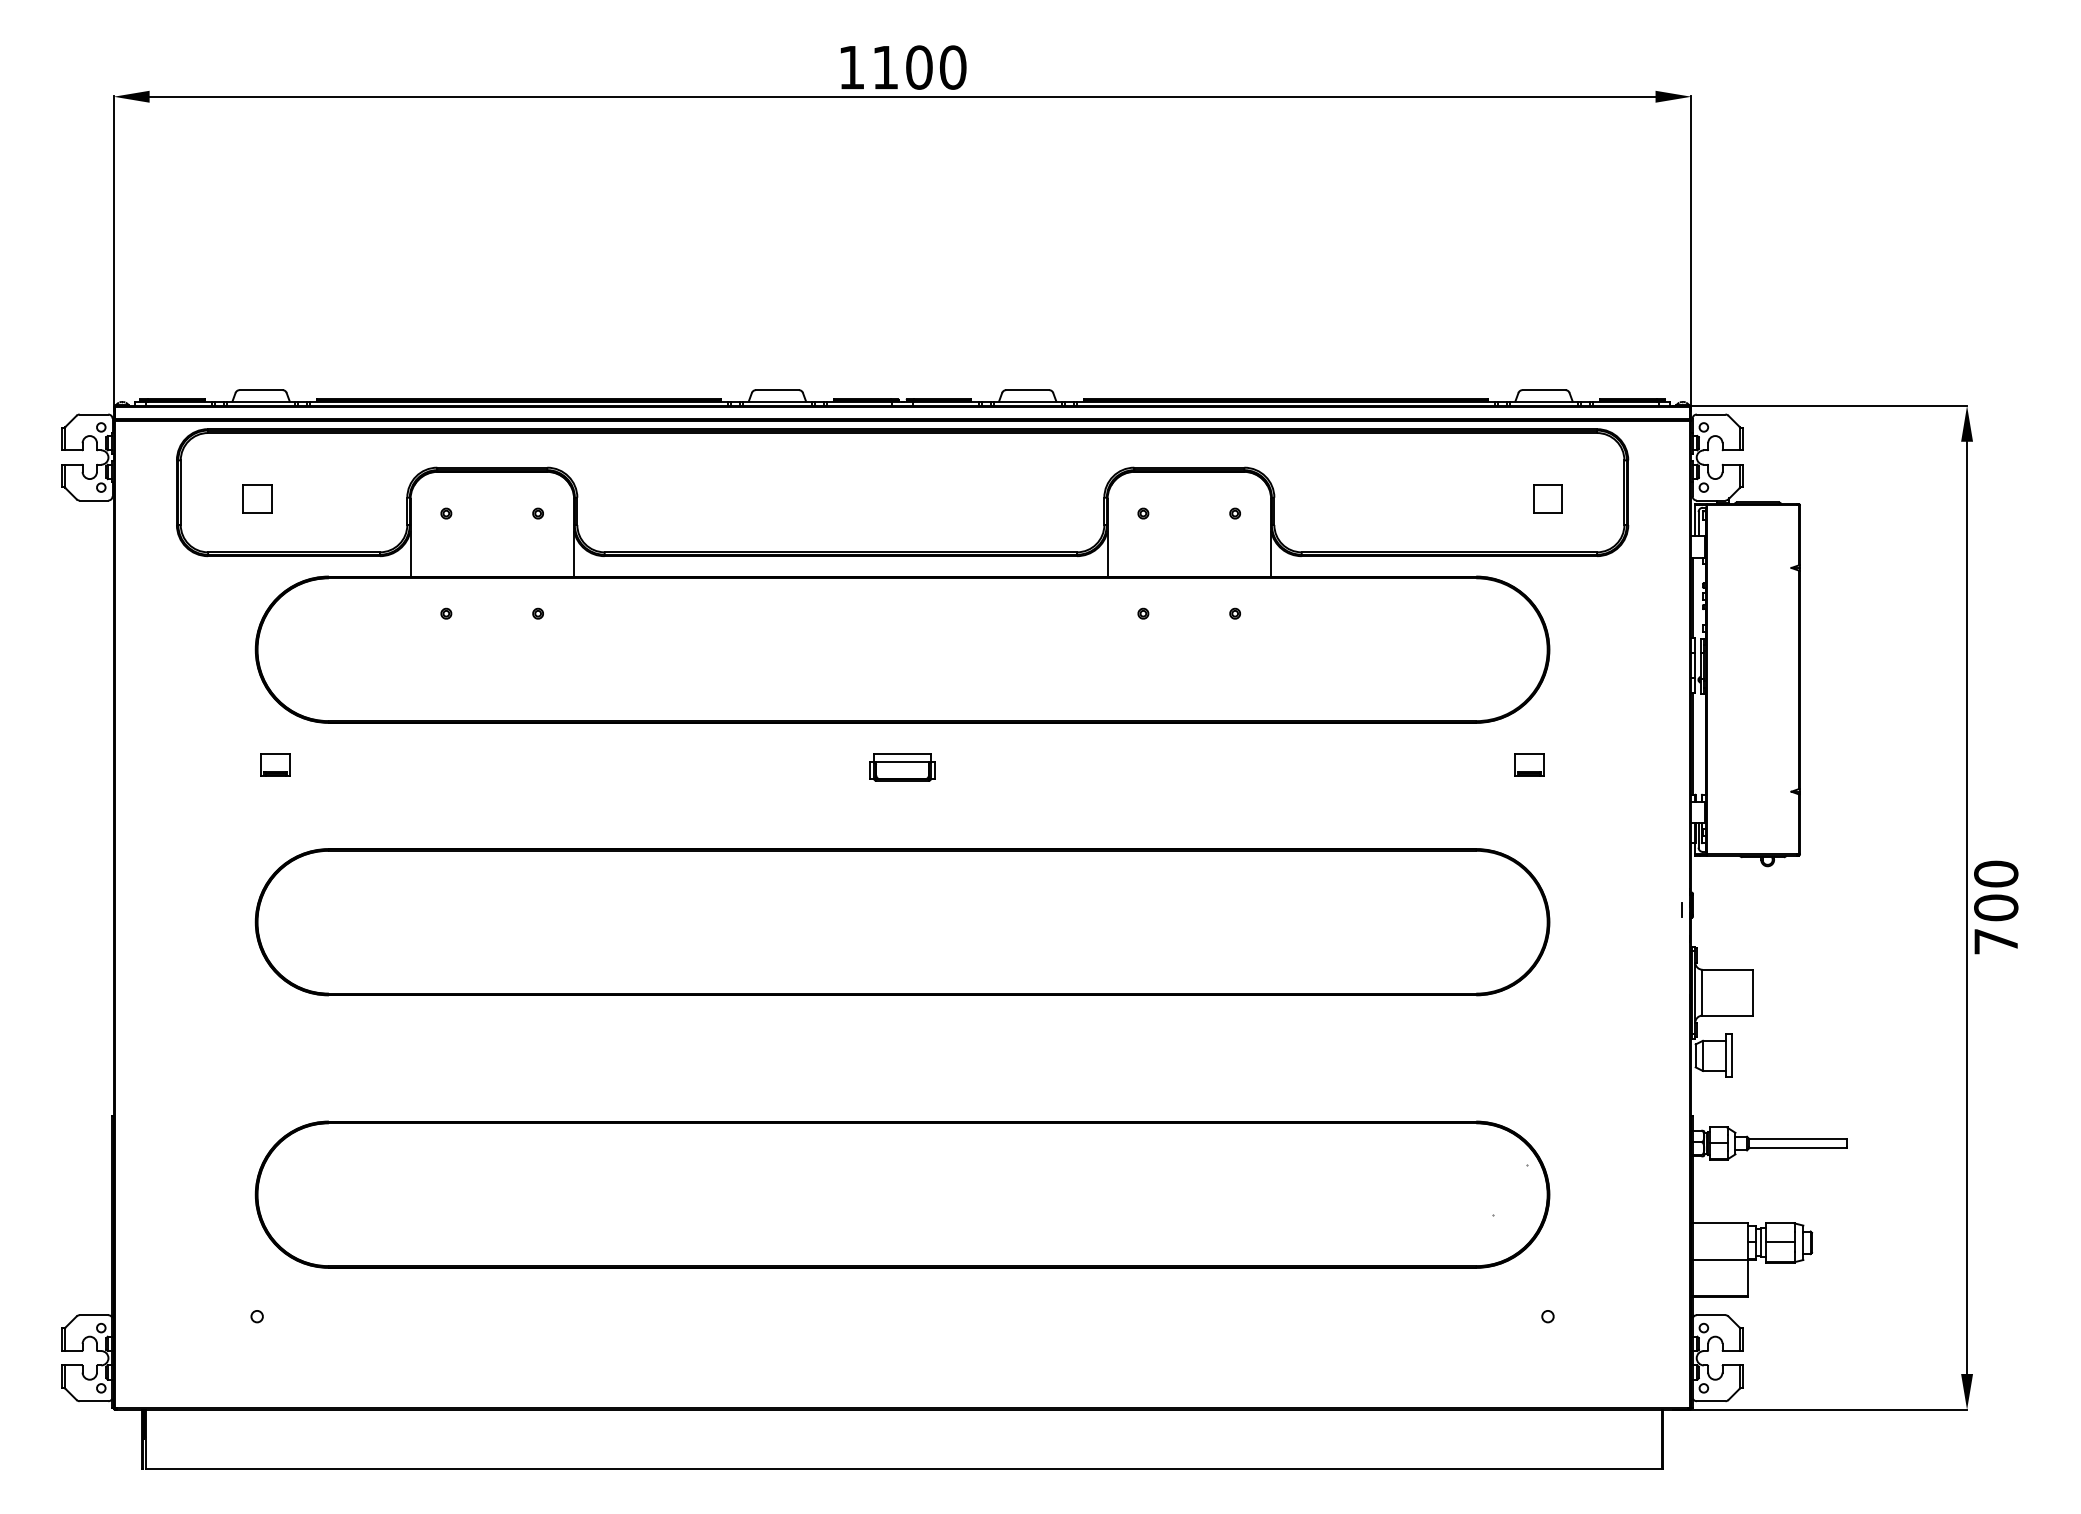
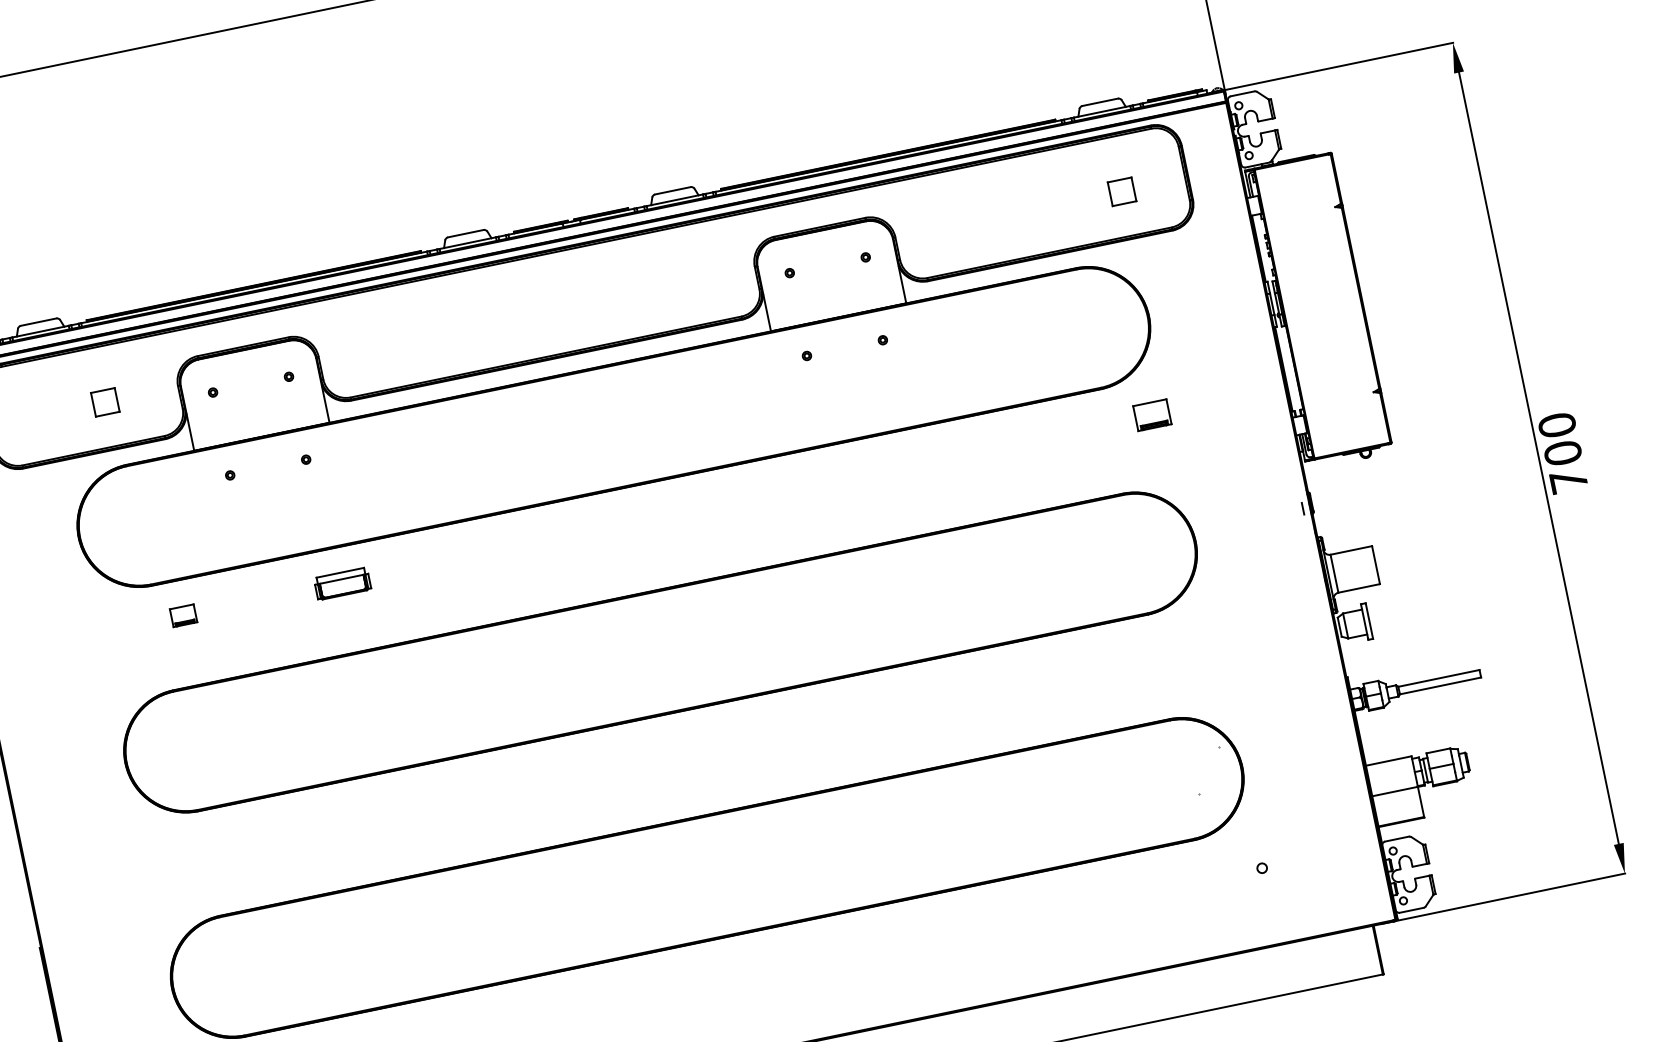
part: (257, 498) -> (105, 401), moved
part: (275, 764) -> (183, 615), moved
part: (1529, 764) -> (1152, 414), size x1.4
part: (902, 767) -> (342, 583), moved

